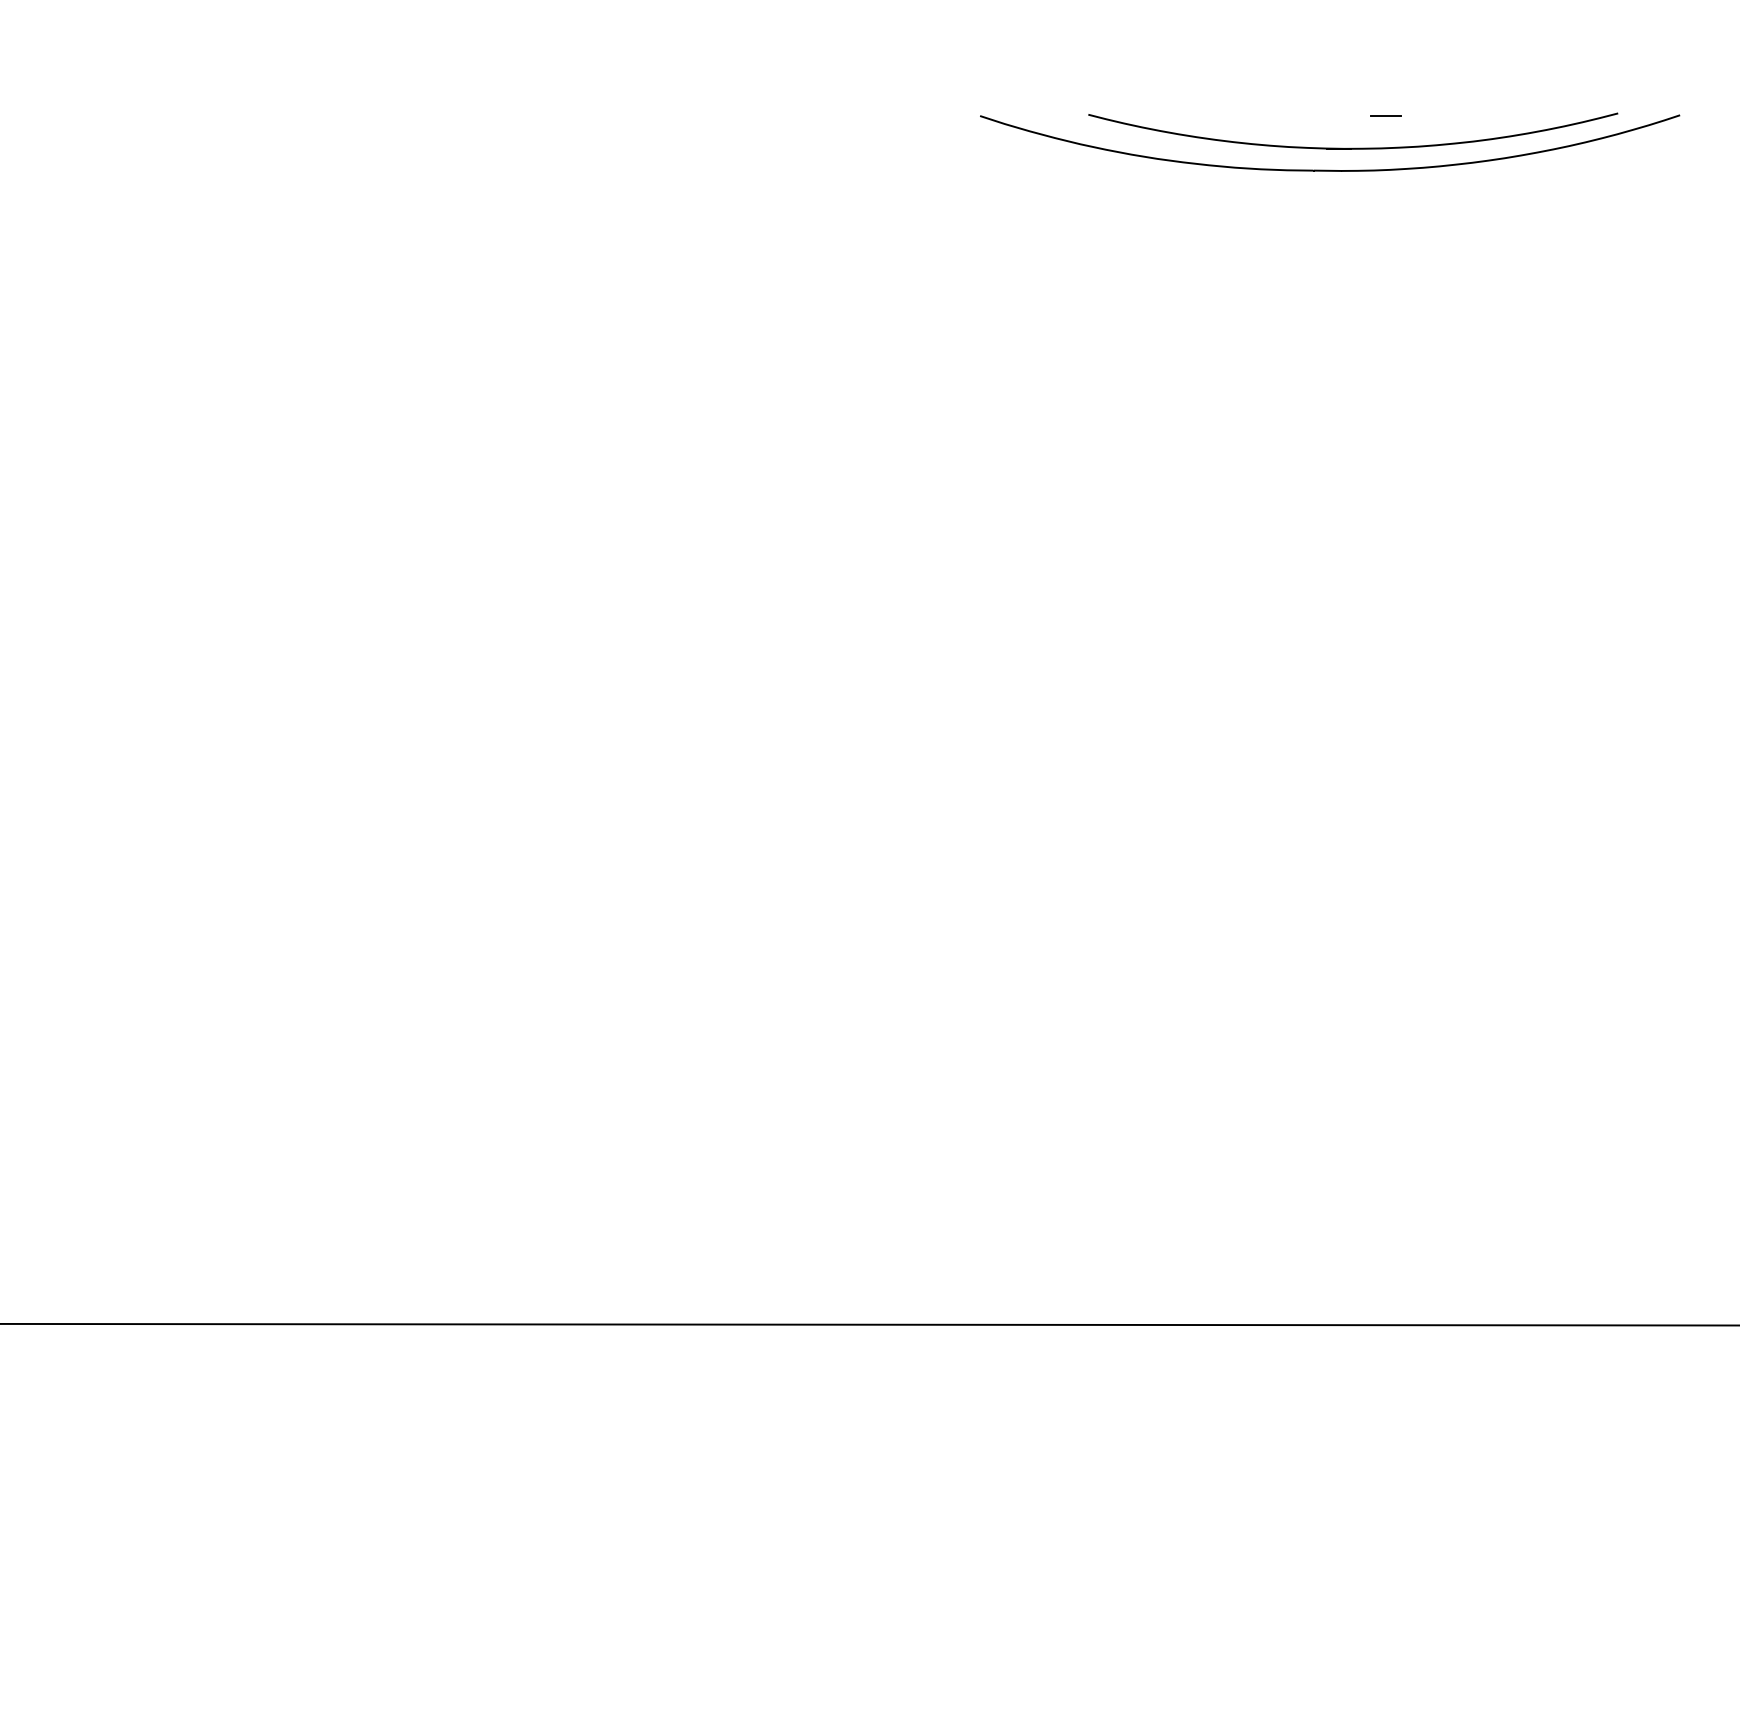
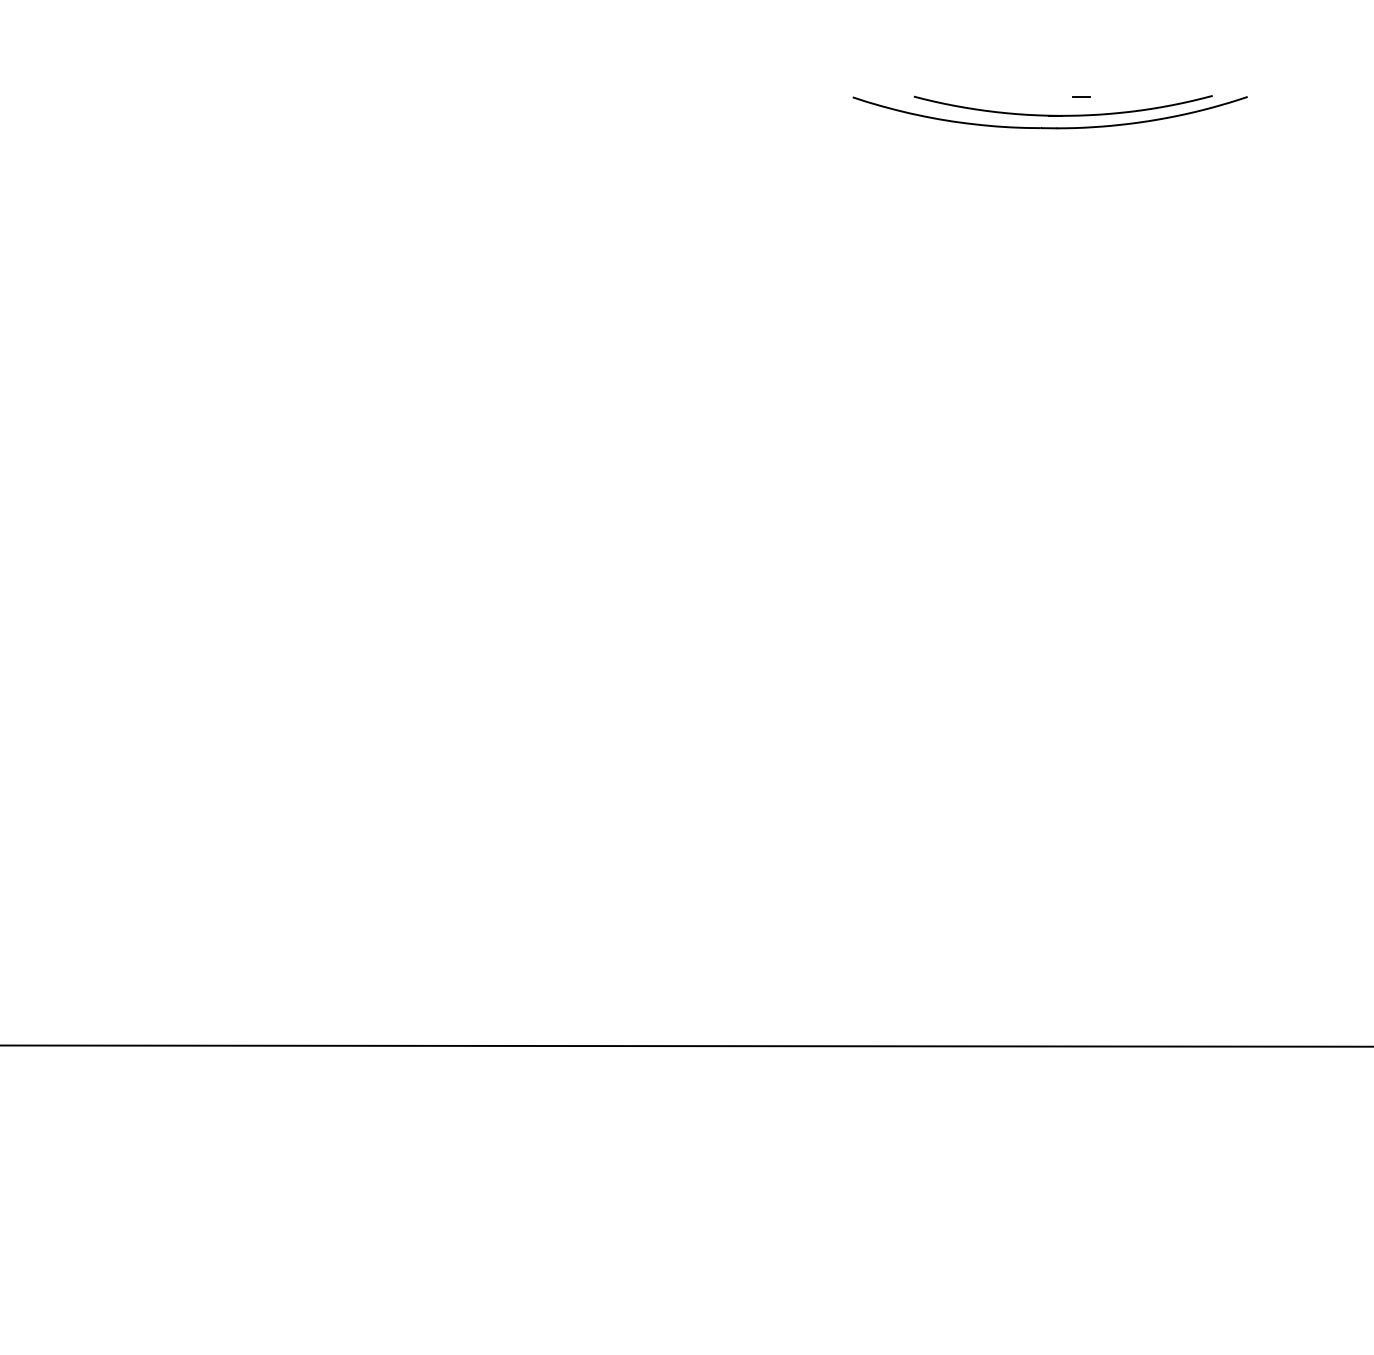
part: (1329, 141) -> (1049, 111), size x0.71

